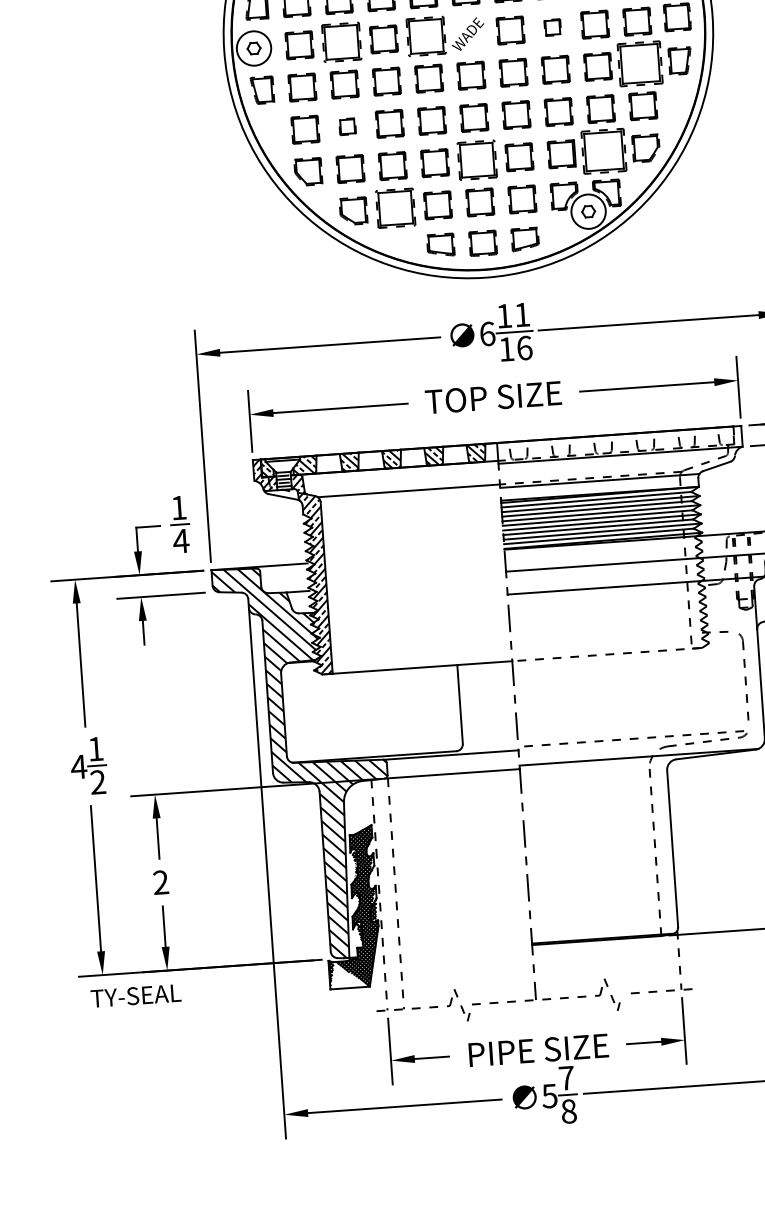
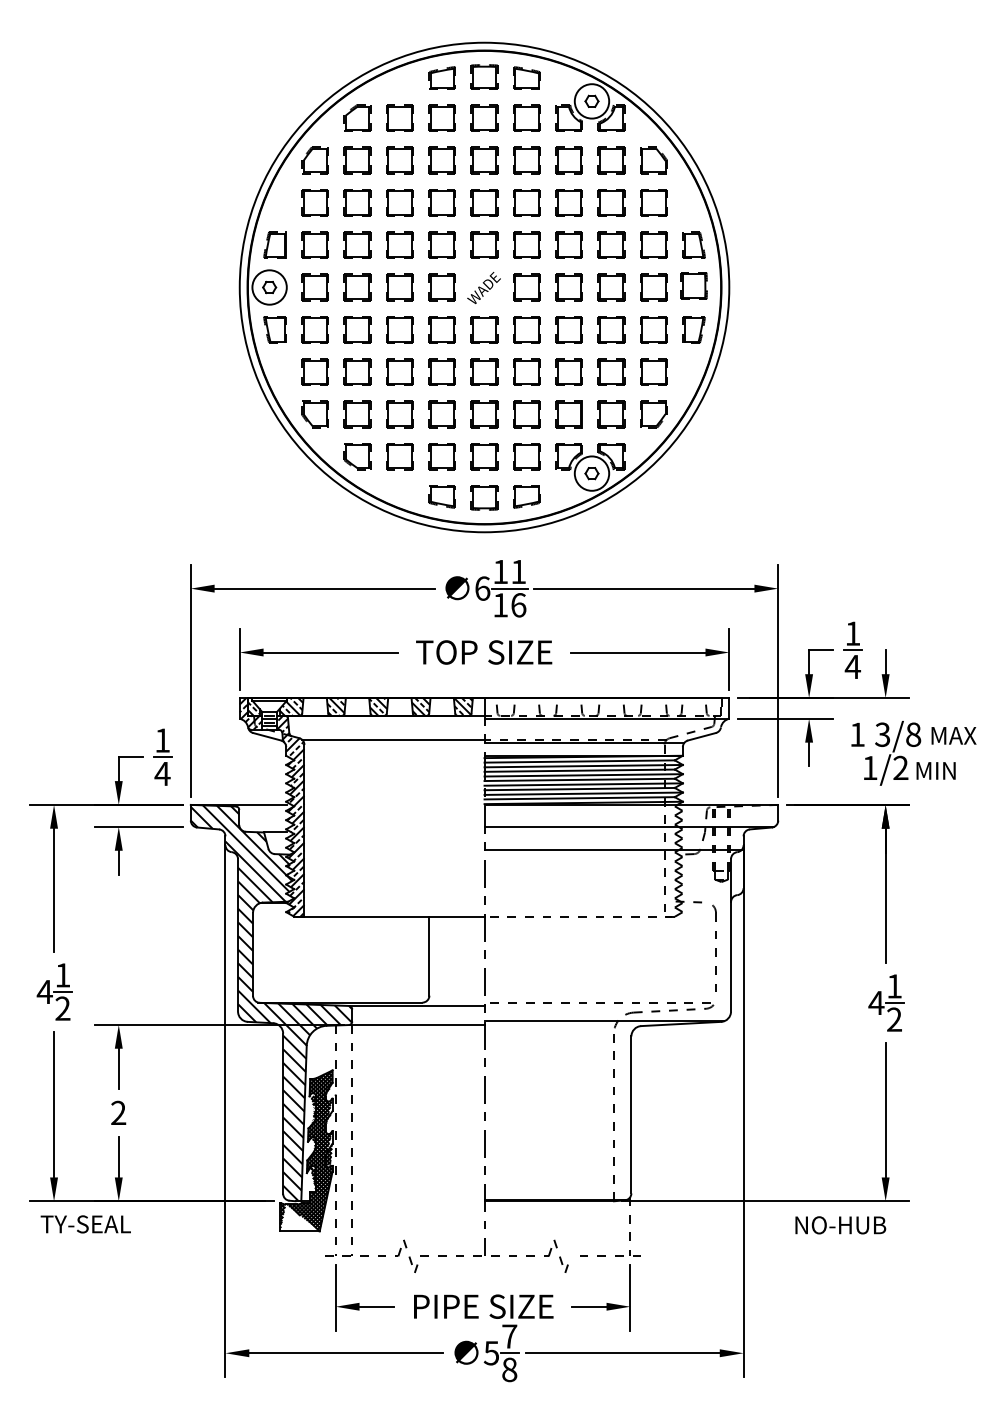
part: (552, 27) -> (568, 287), size x1.67
part: (425, 36) -> (441, 287), size x0.71
part: (341, 42) -> (357, 287), size x0.71
part: (639, 63) -> (653, 329), size x0.62
part: (347, 126) -> (357, 371), size x1.67
part: (603, 151) -> (611, 414), size x0.62
part: (477, 160) -> (484, 414), size x0.71
part: (395, 208) -> (399, 456), size x0.71

